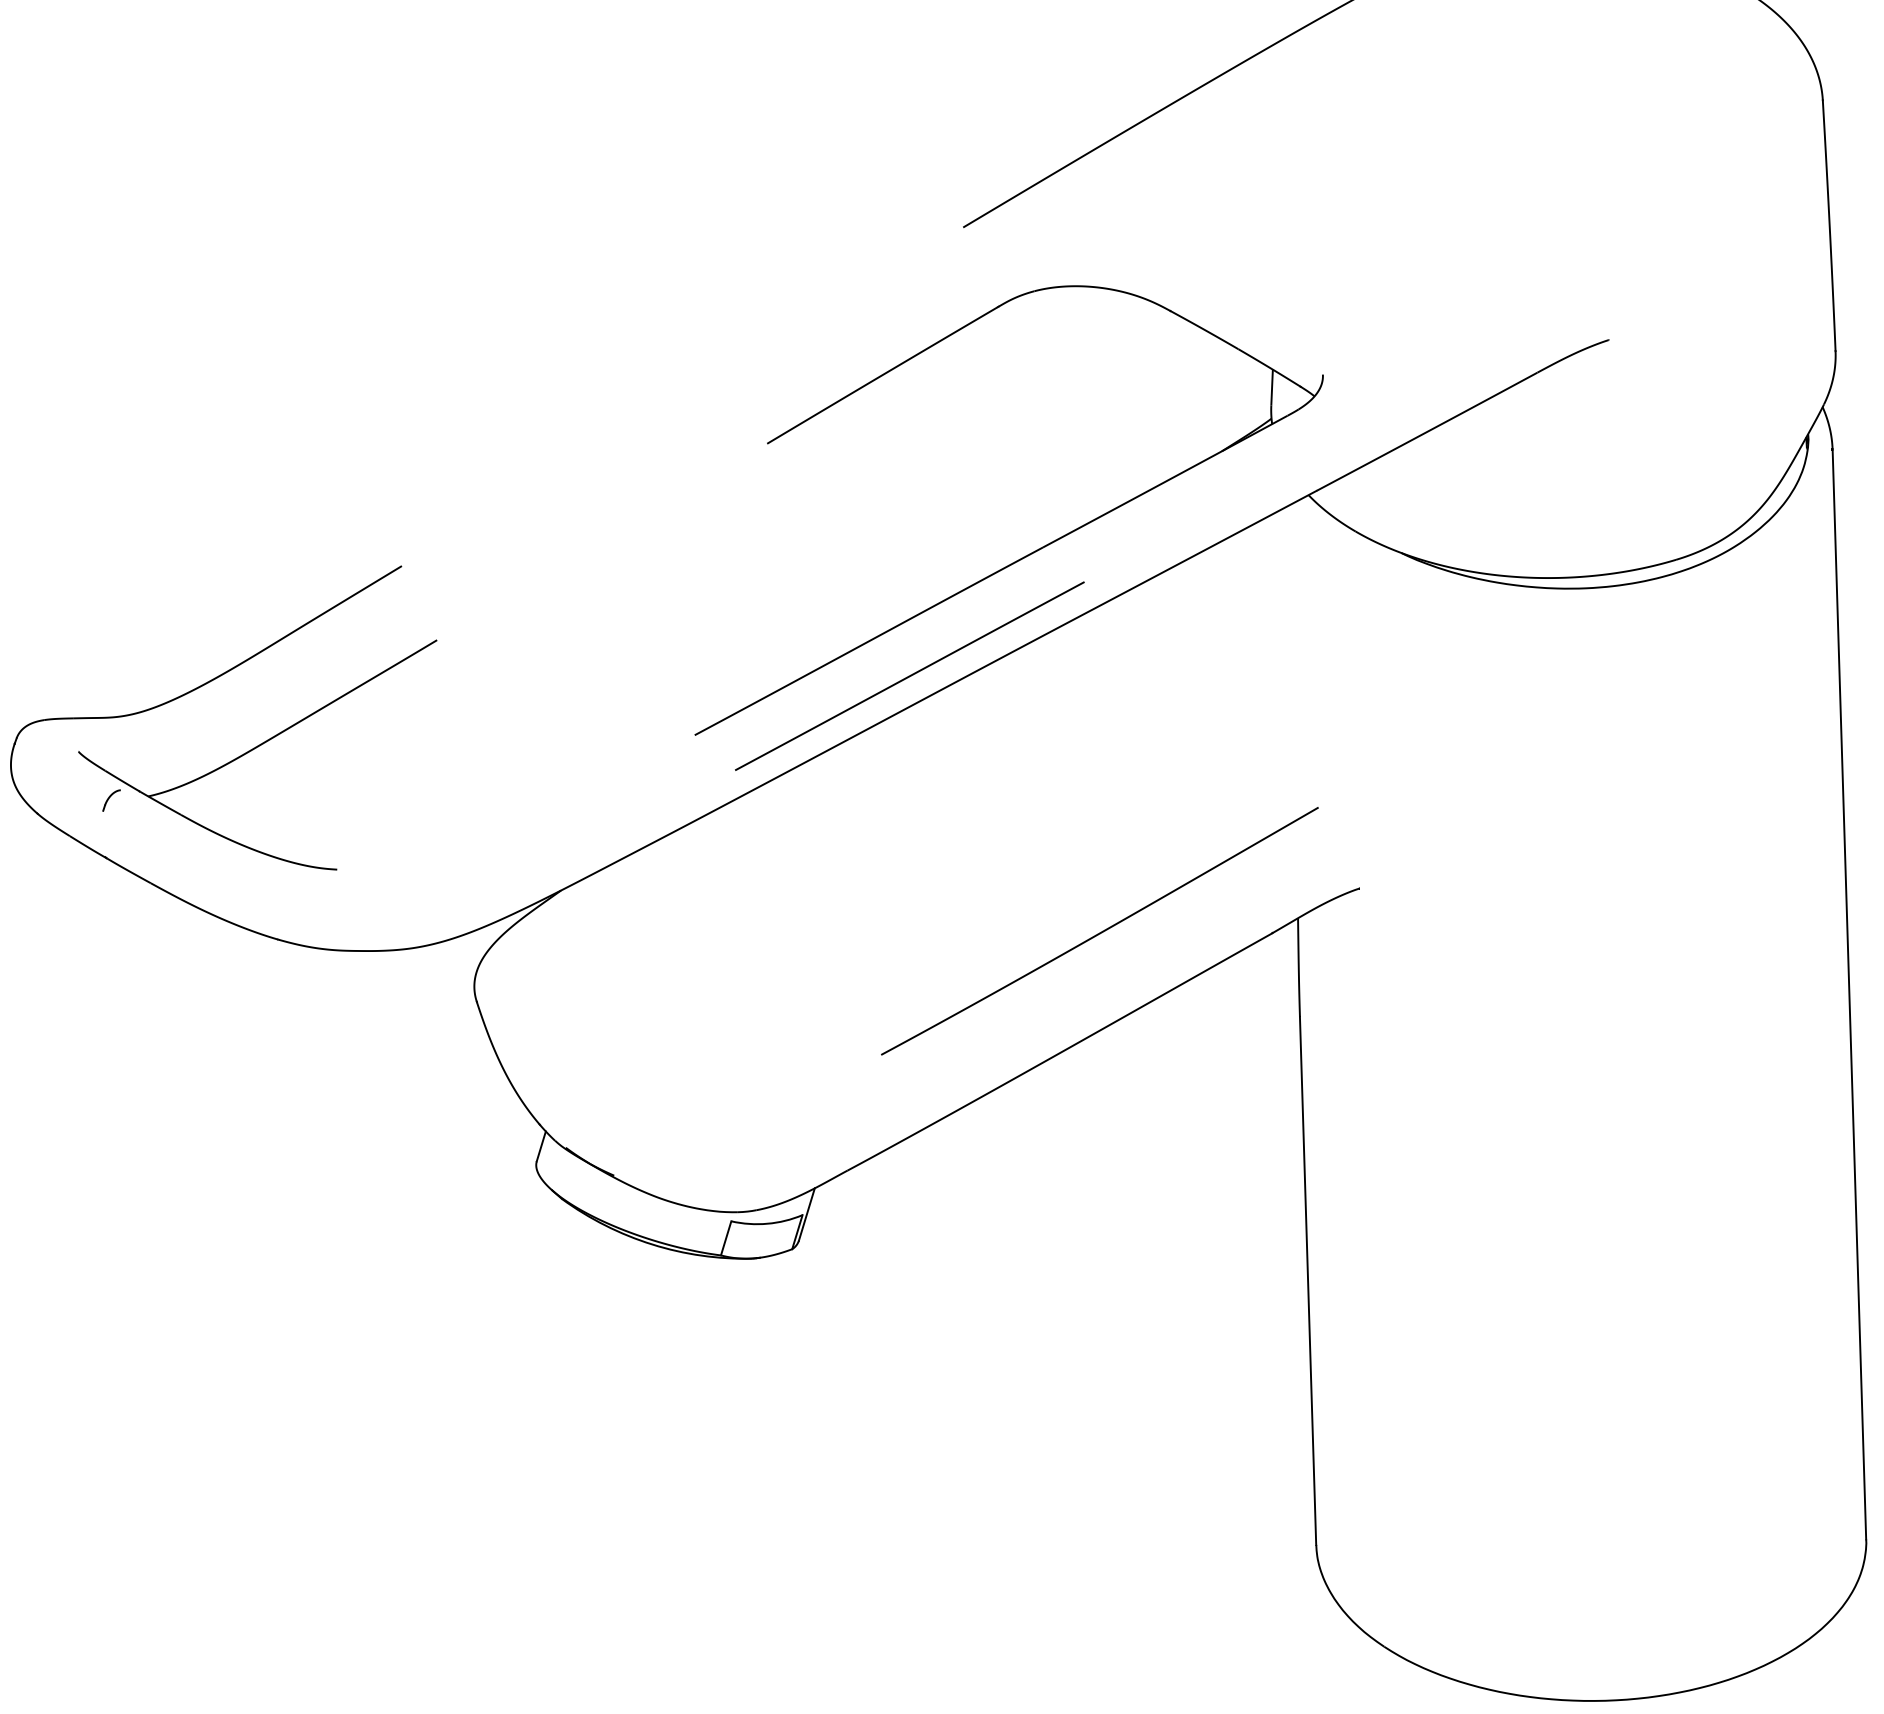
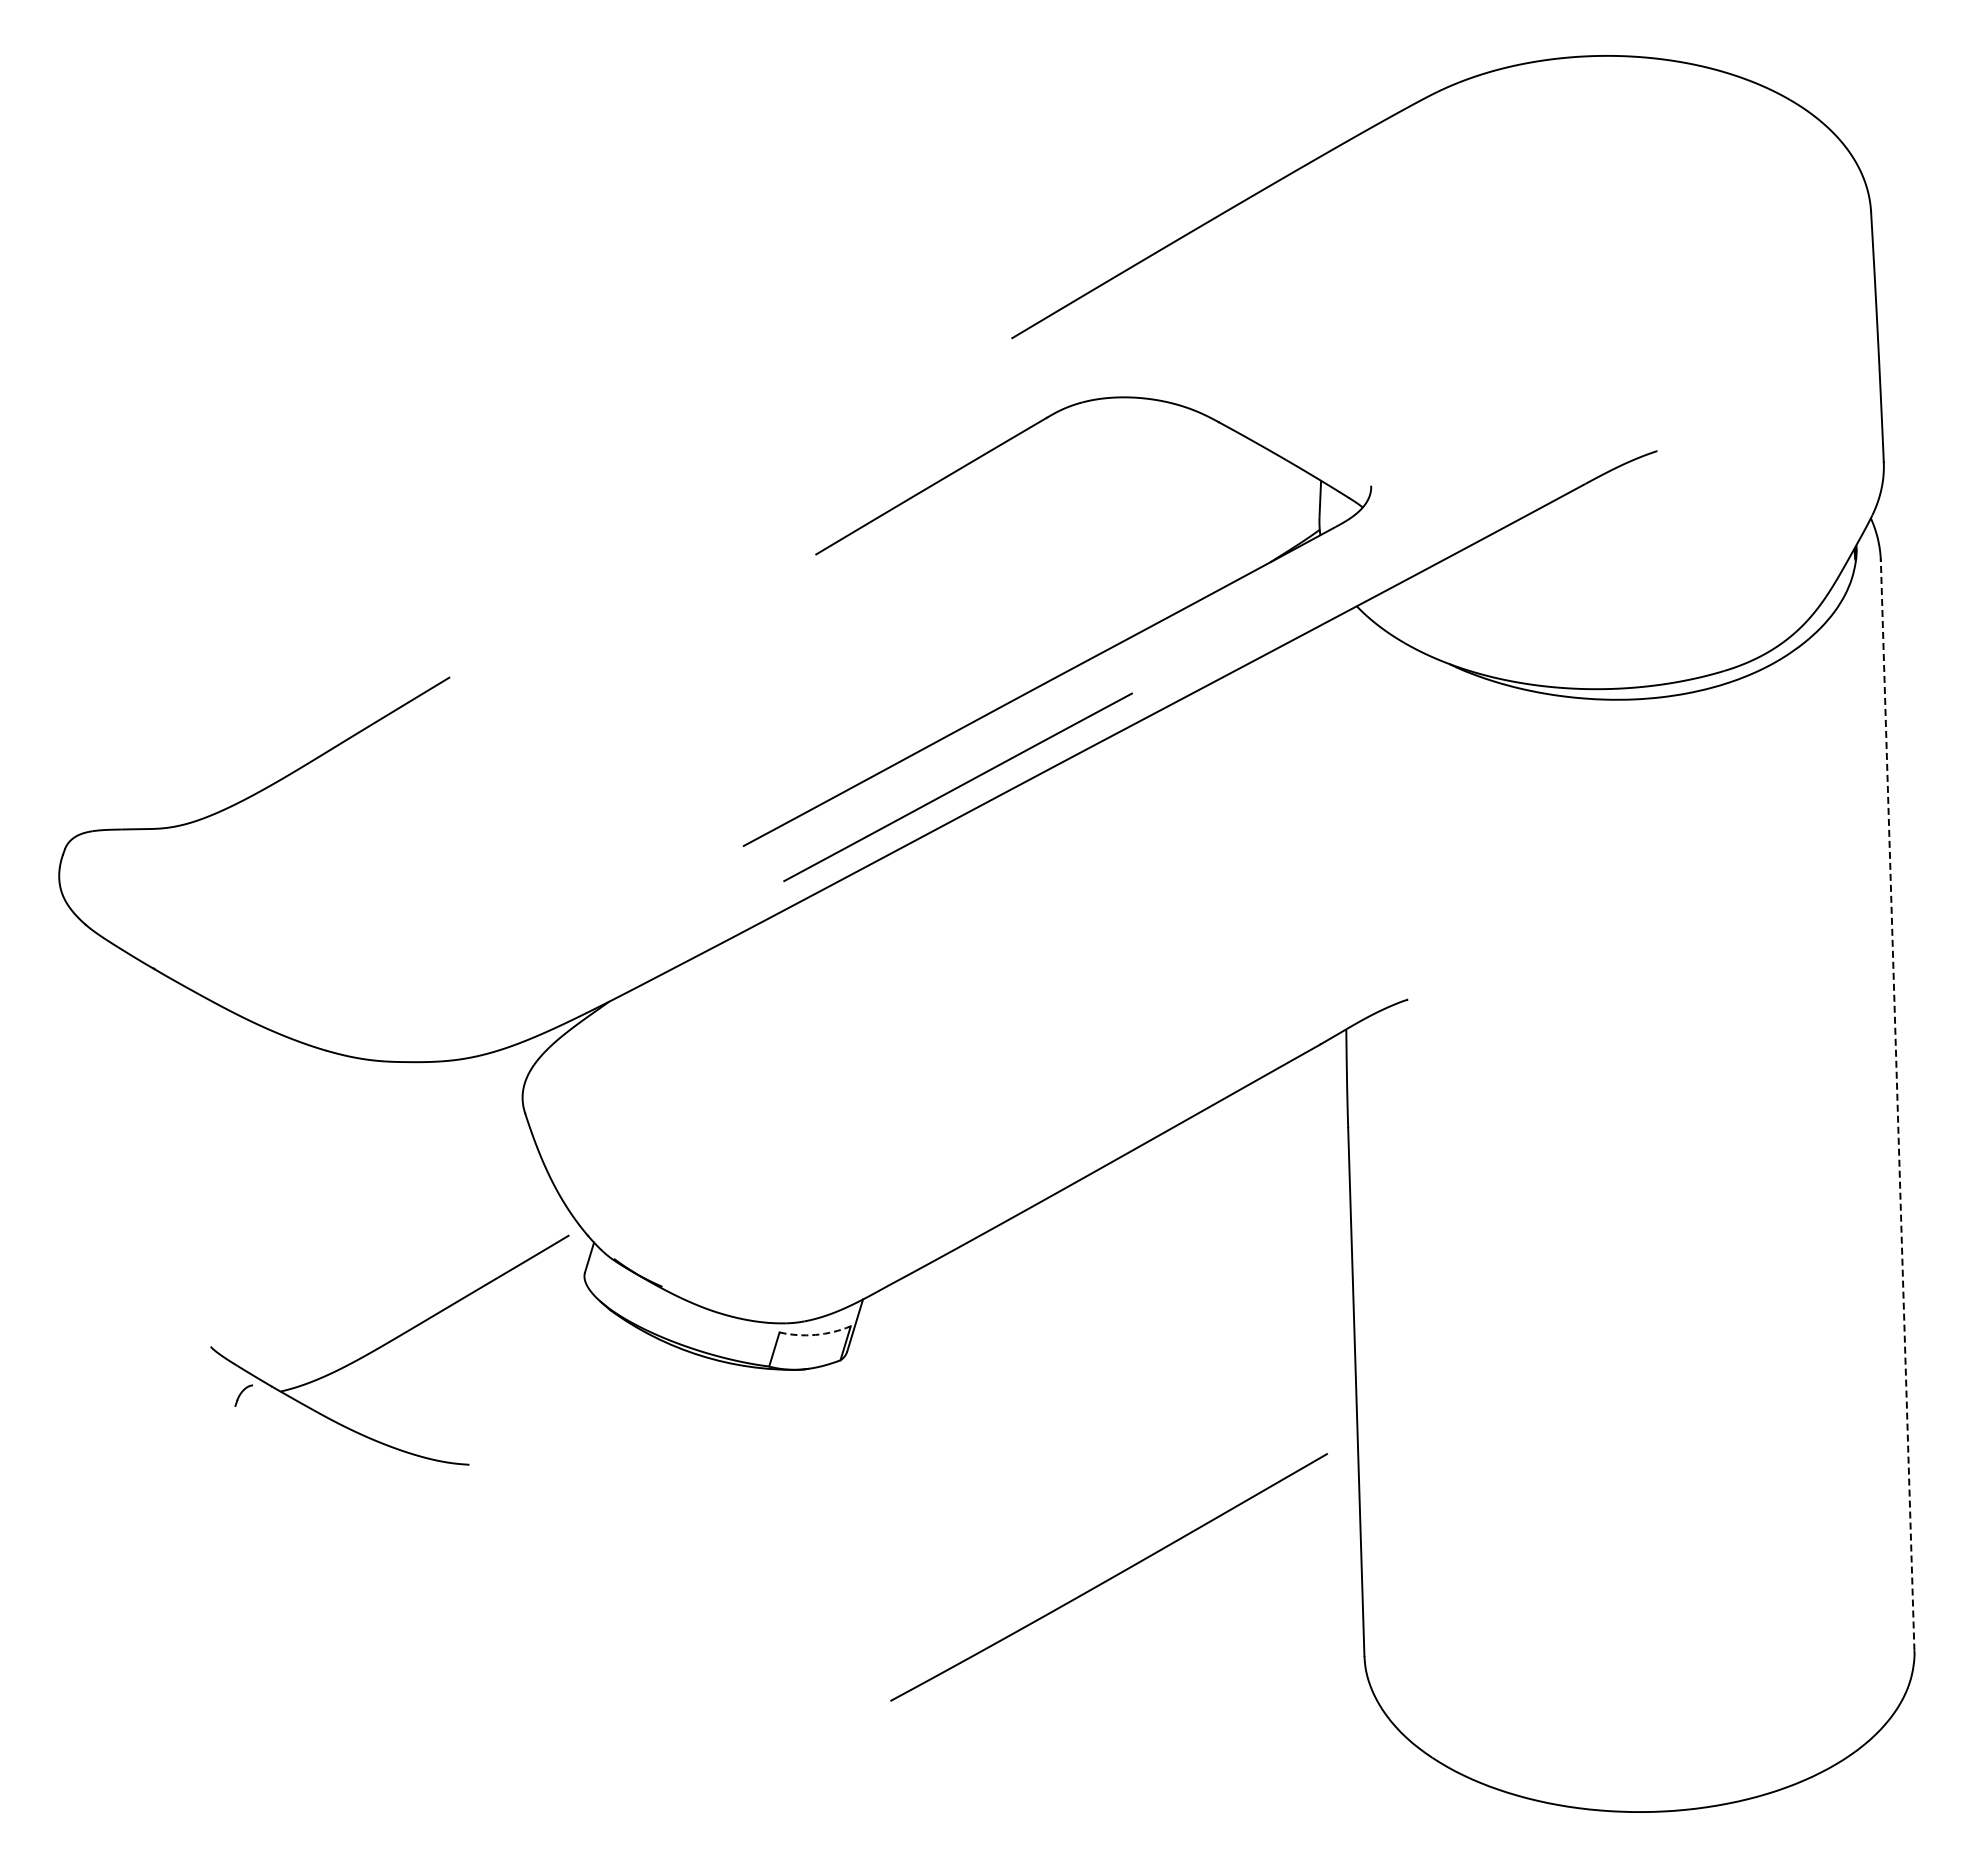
part: (257, 754) -> (389, 1349), moved
curve: (1101, 931) -> (1110, 1577), moved
line: (1849, 994) -> (1897, 1105), solid -> dashed
arc: (767, 1223) -> (815, 1334), solid -> dashed

